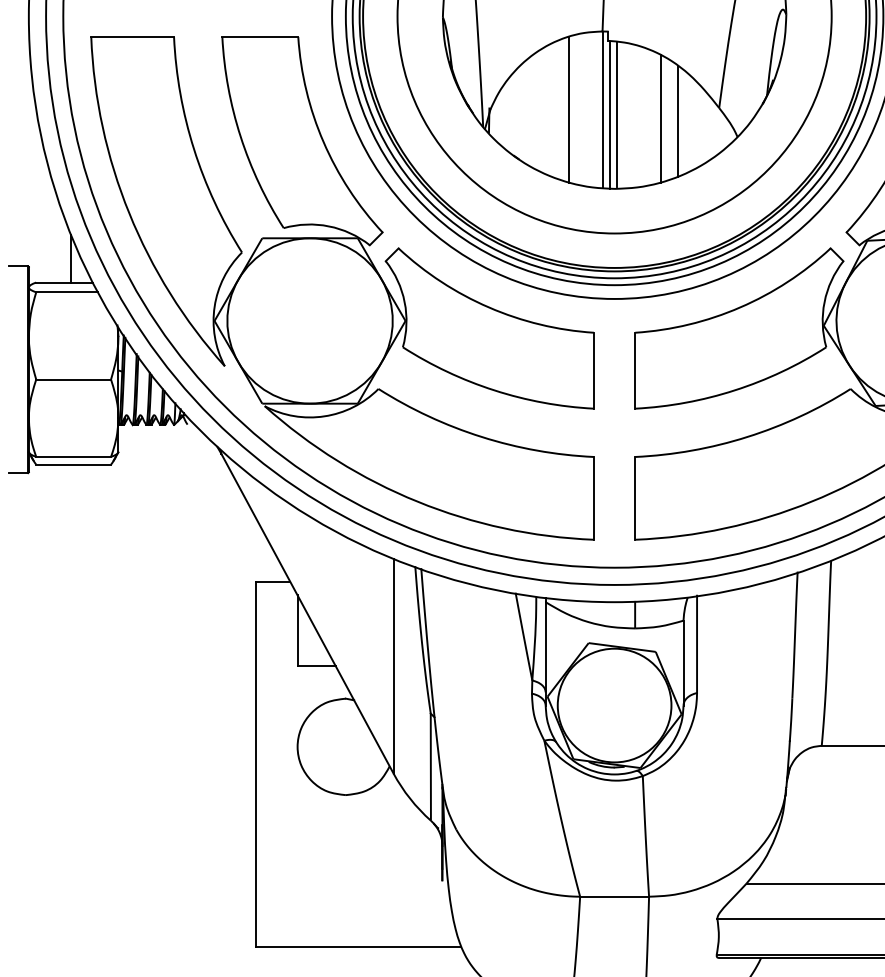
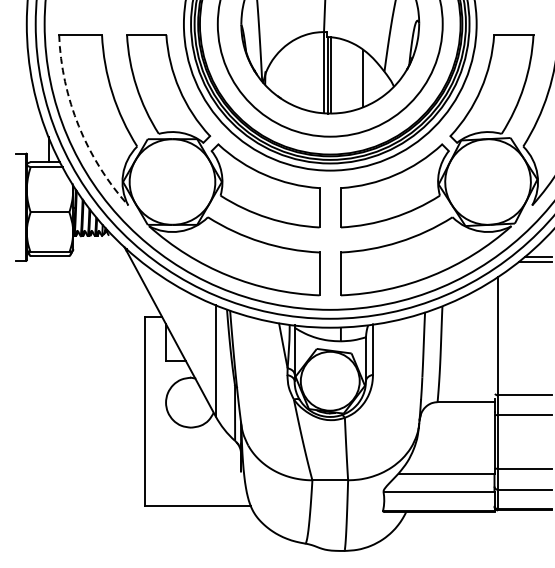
line: (568, 109) -> (306, 72), removed
line: (661, 119) -> (354, 77), removed
arc: (128, 213) -> (78, 126), solid -> dashed

